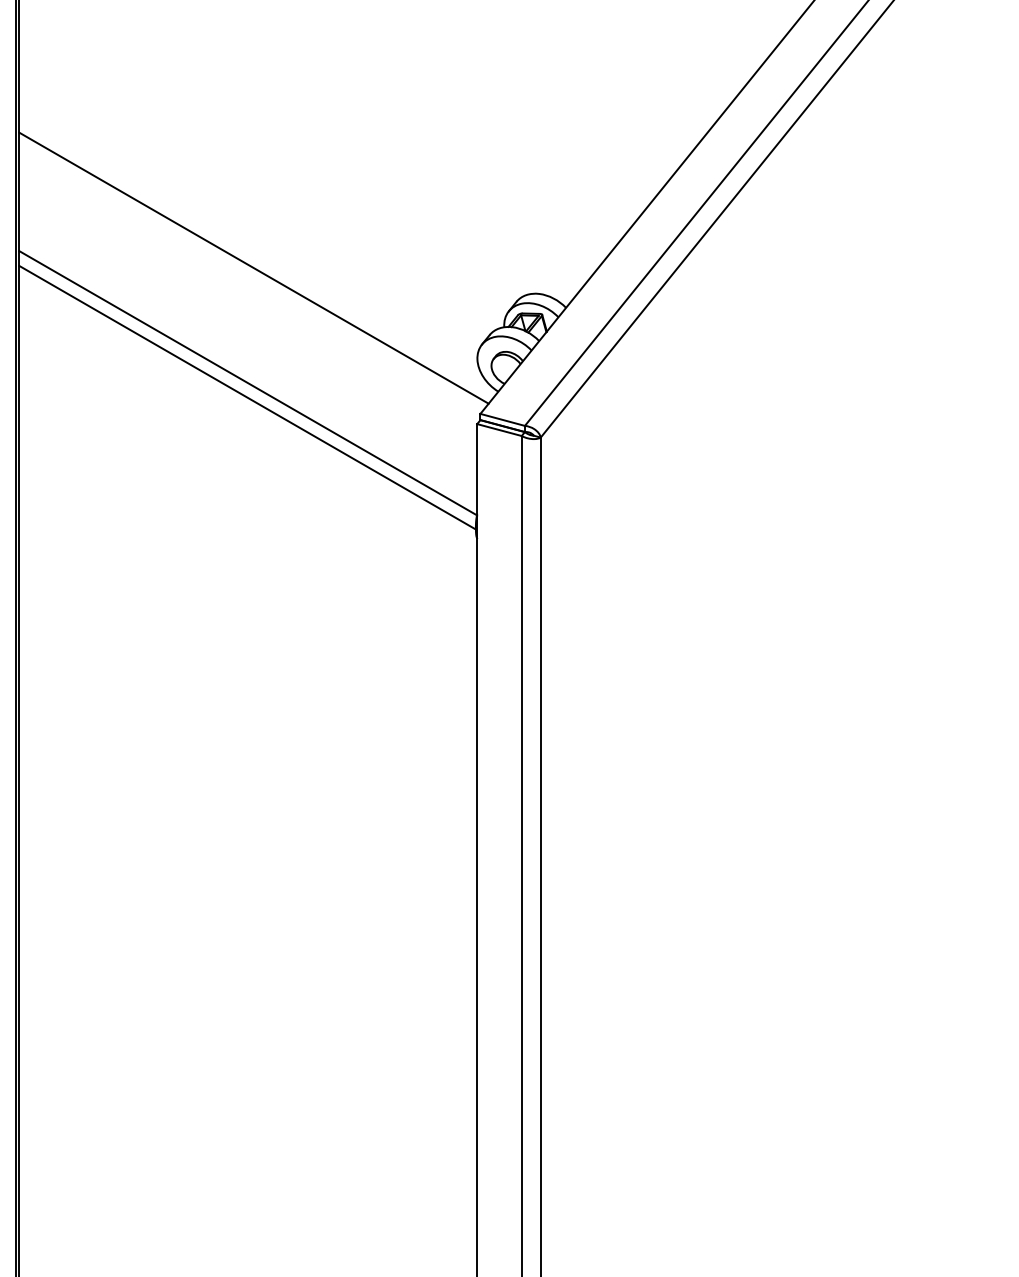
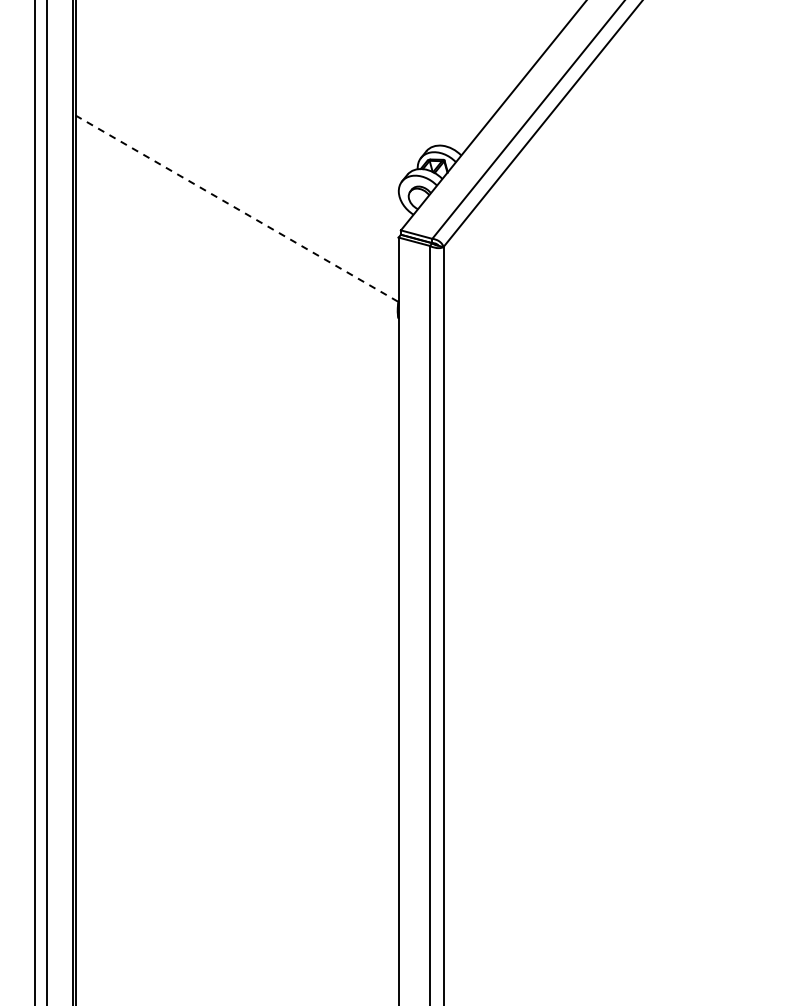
line: (253, 268) -> (240, 127), removed
line: (248, 382) -> (237, 208), solid -> dashed
line: (247, 397) -> (236, 218), removed

